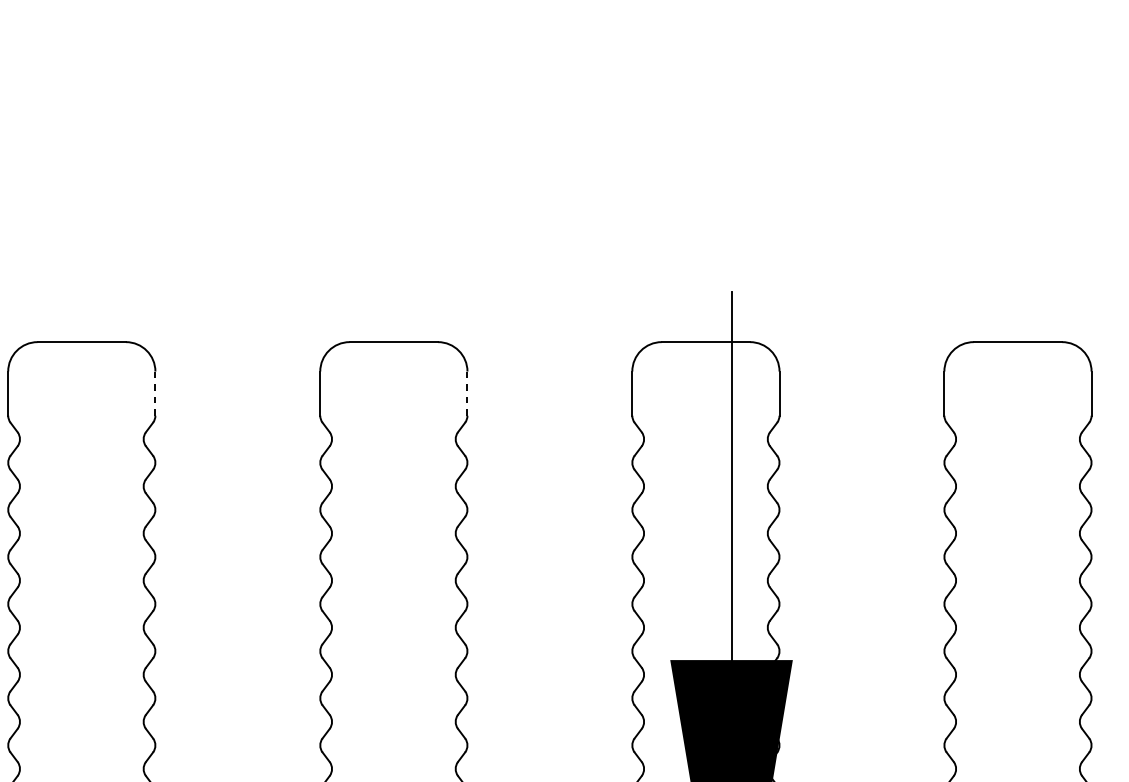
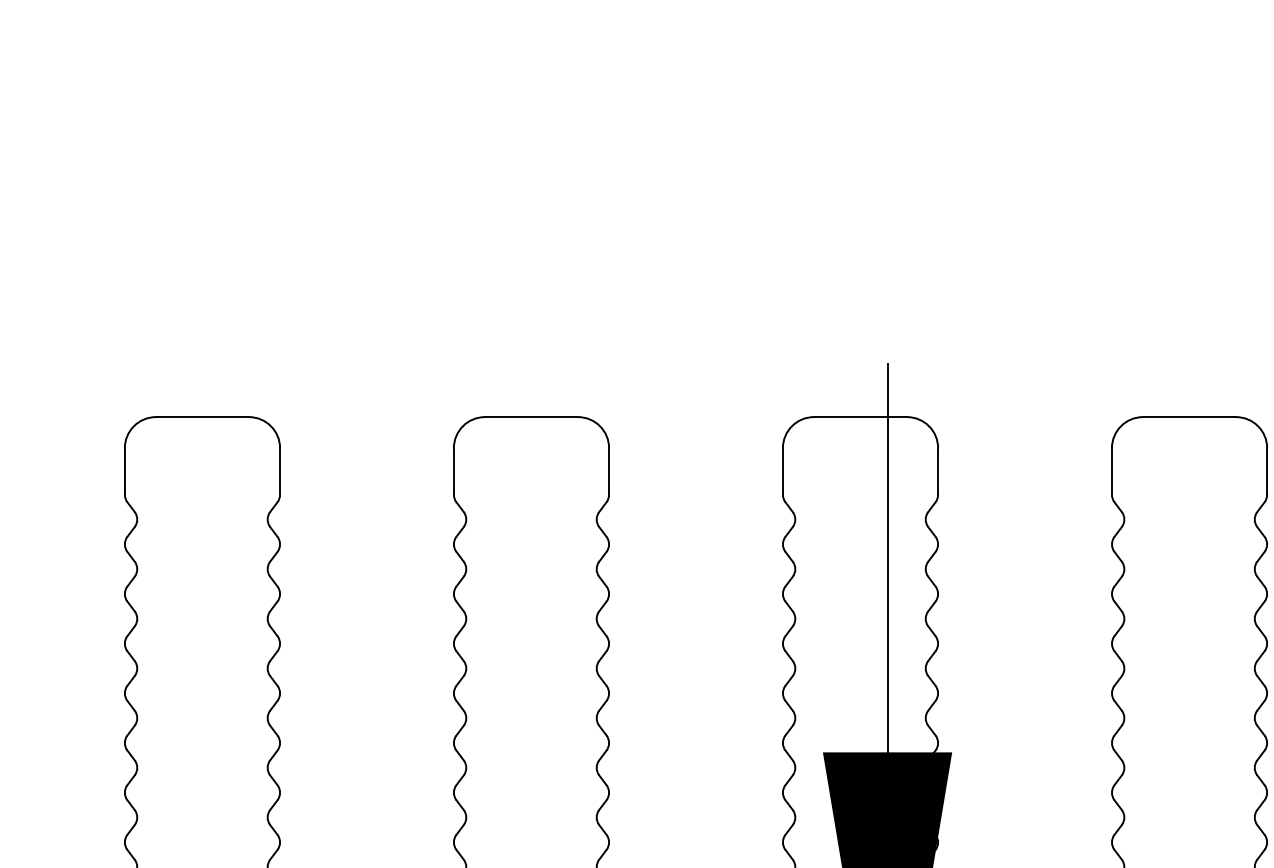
line: (155, 392) -> (280, 470), dashed -> solid
line: (467, 392) -> (609, 470), dashed -> solid

